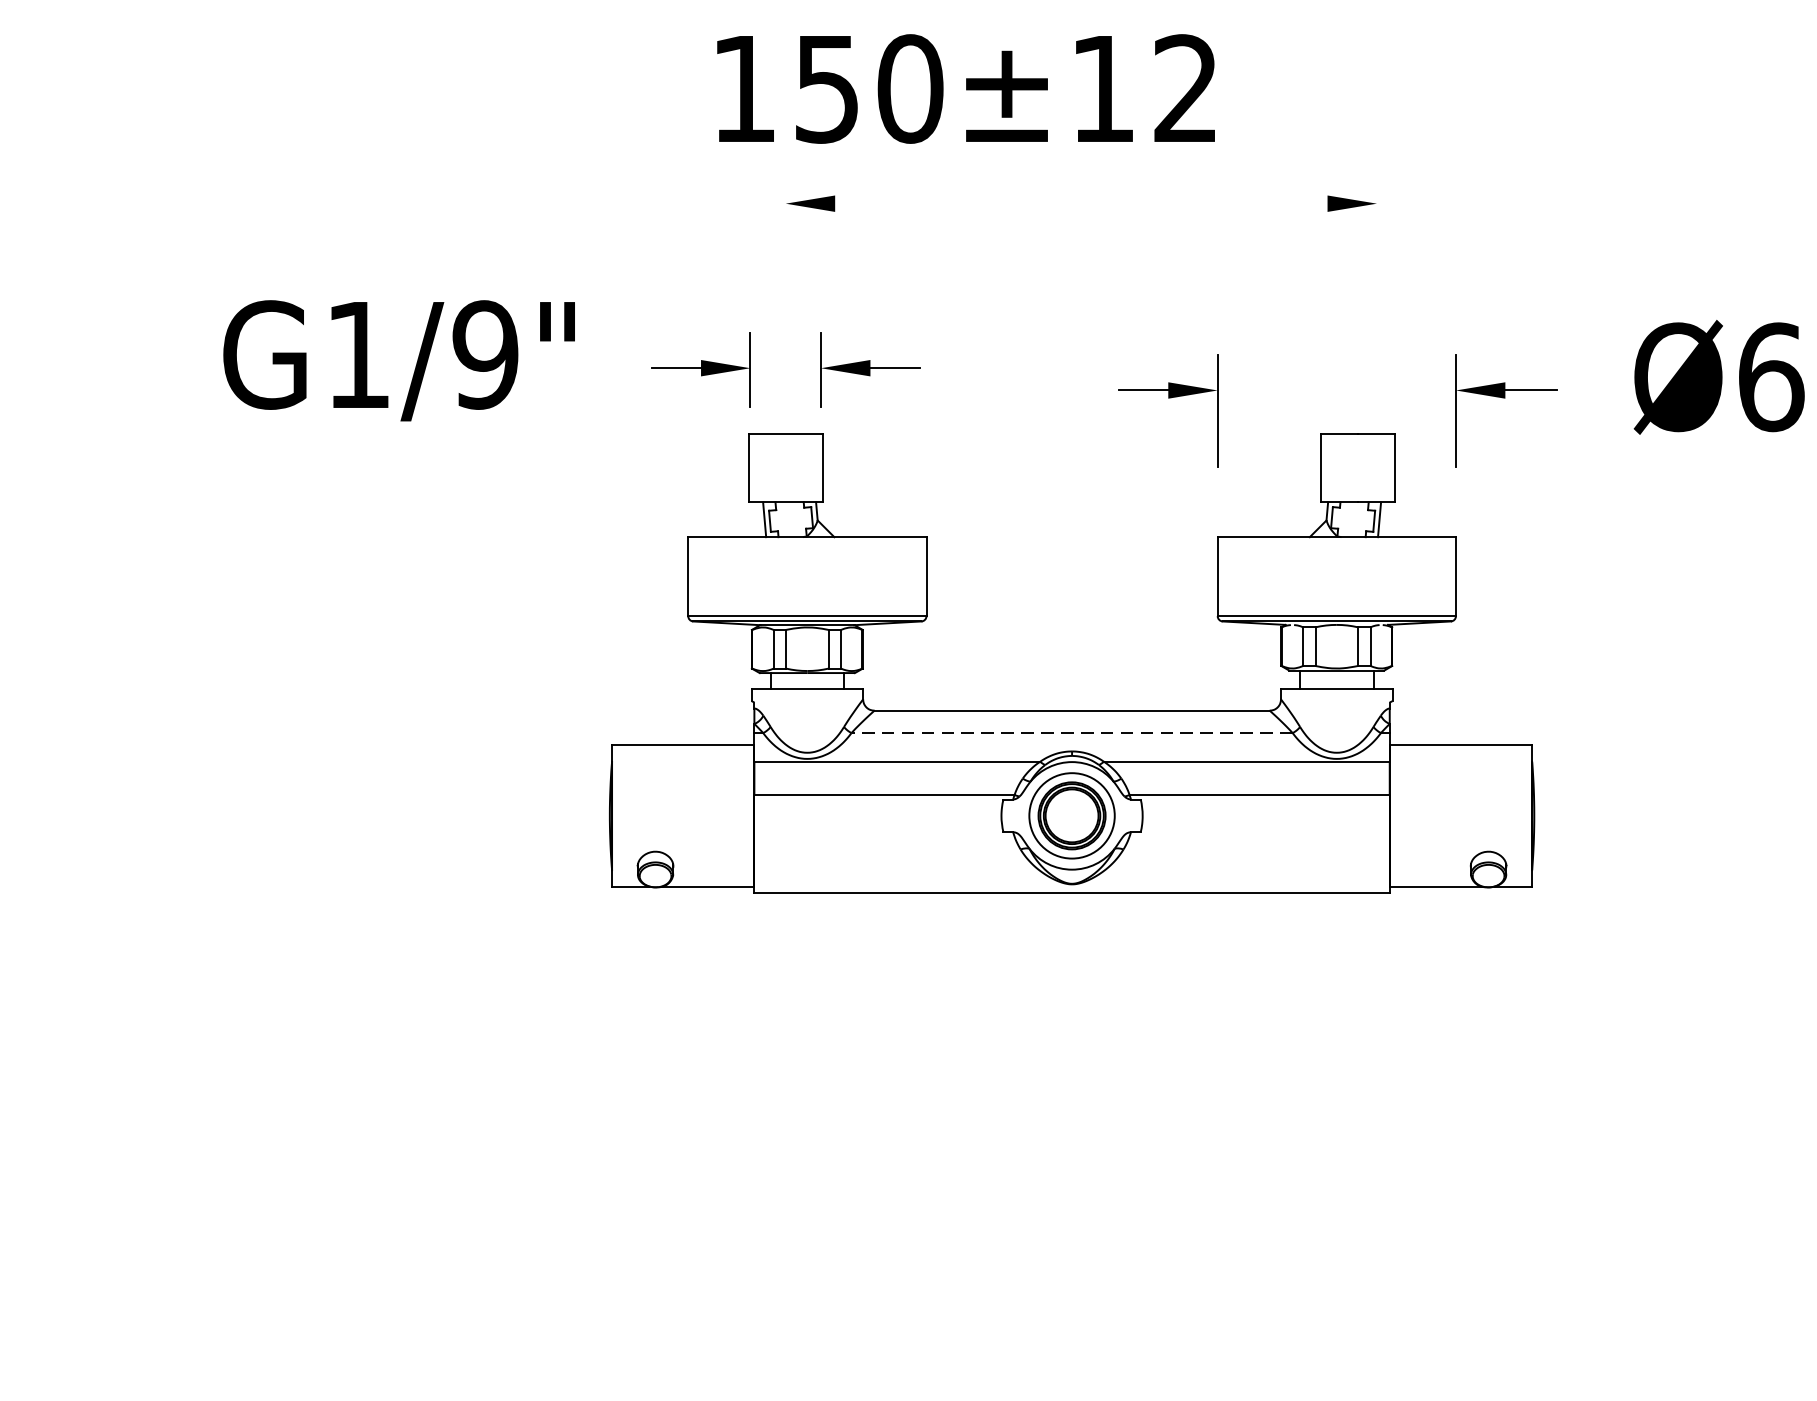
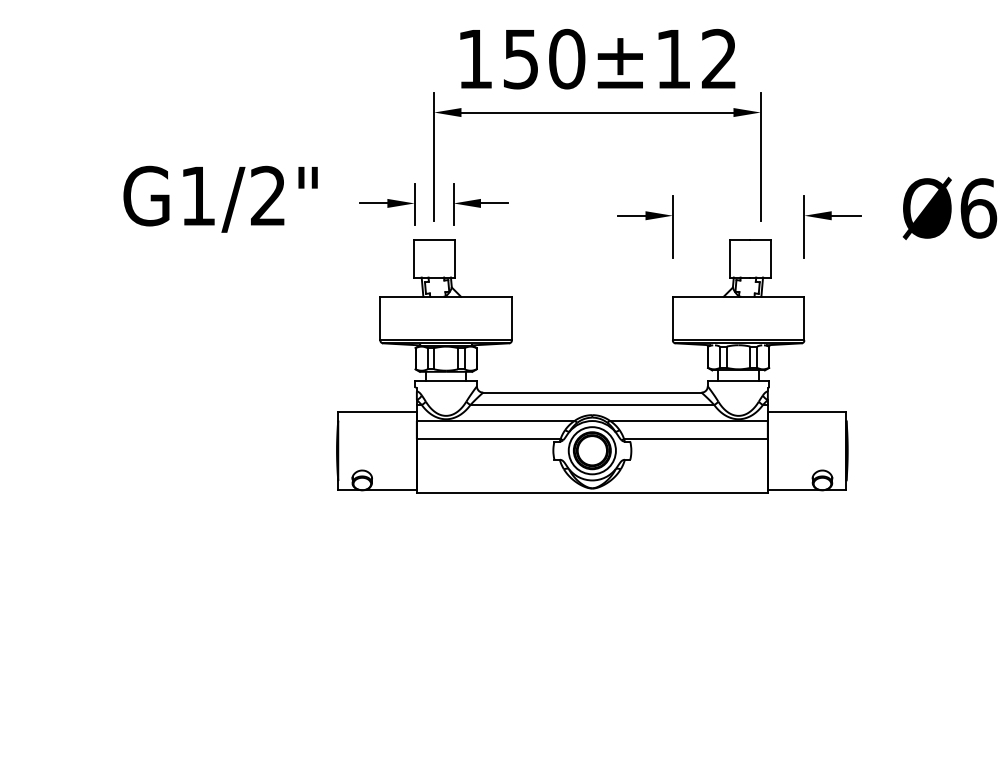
text: (965, 89) -> (597, 59), moved
line: (1081, 203) -> (597, 112), added
line: (786, 283) -> (434, 156), added
line: (1376, 283) -> (760, 156), added
text: (485, 355) -> (268, 196), G1/9" -> G1/2"
line: (1072, 732) -> (592, 404), dashed -> solid

